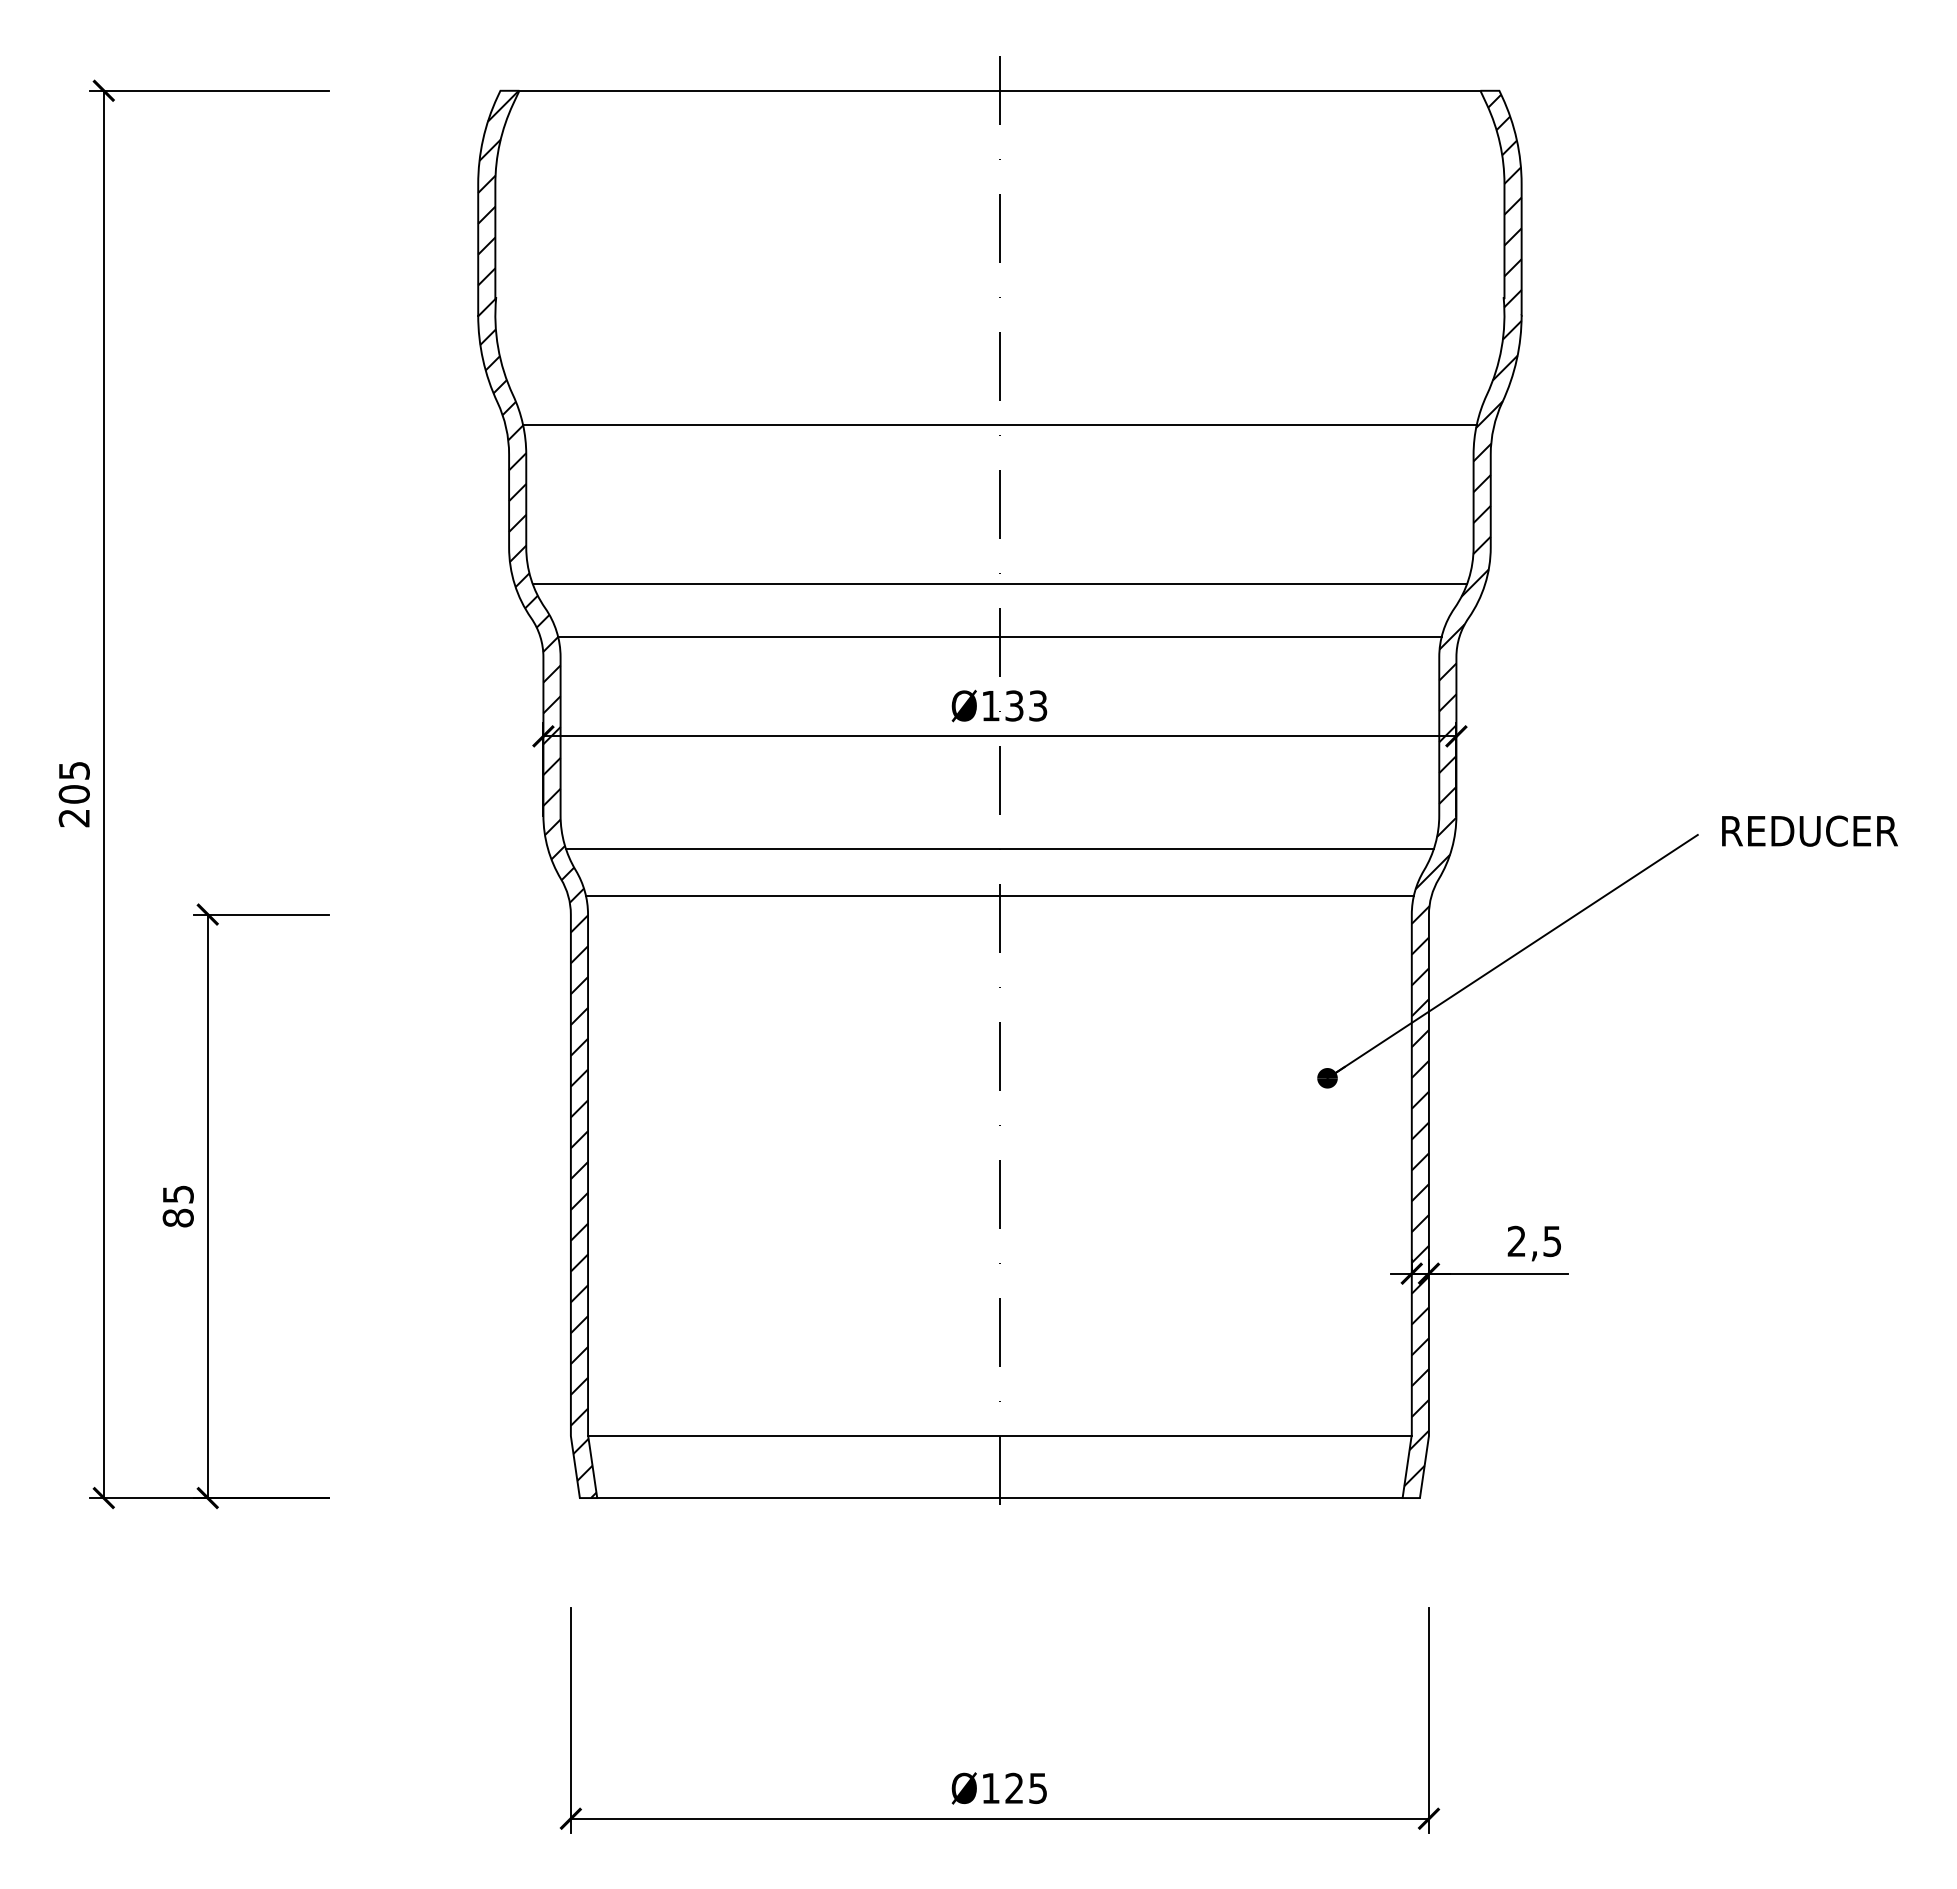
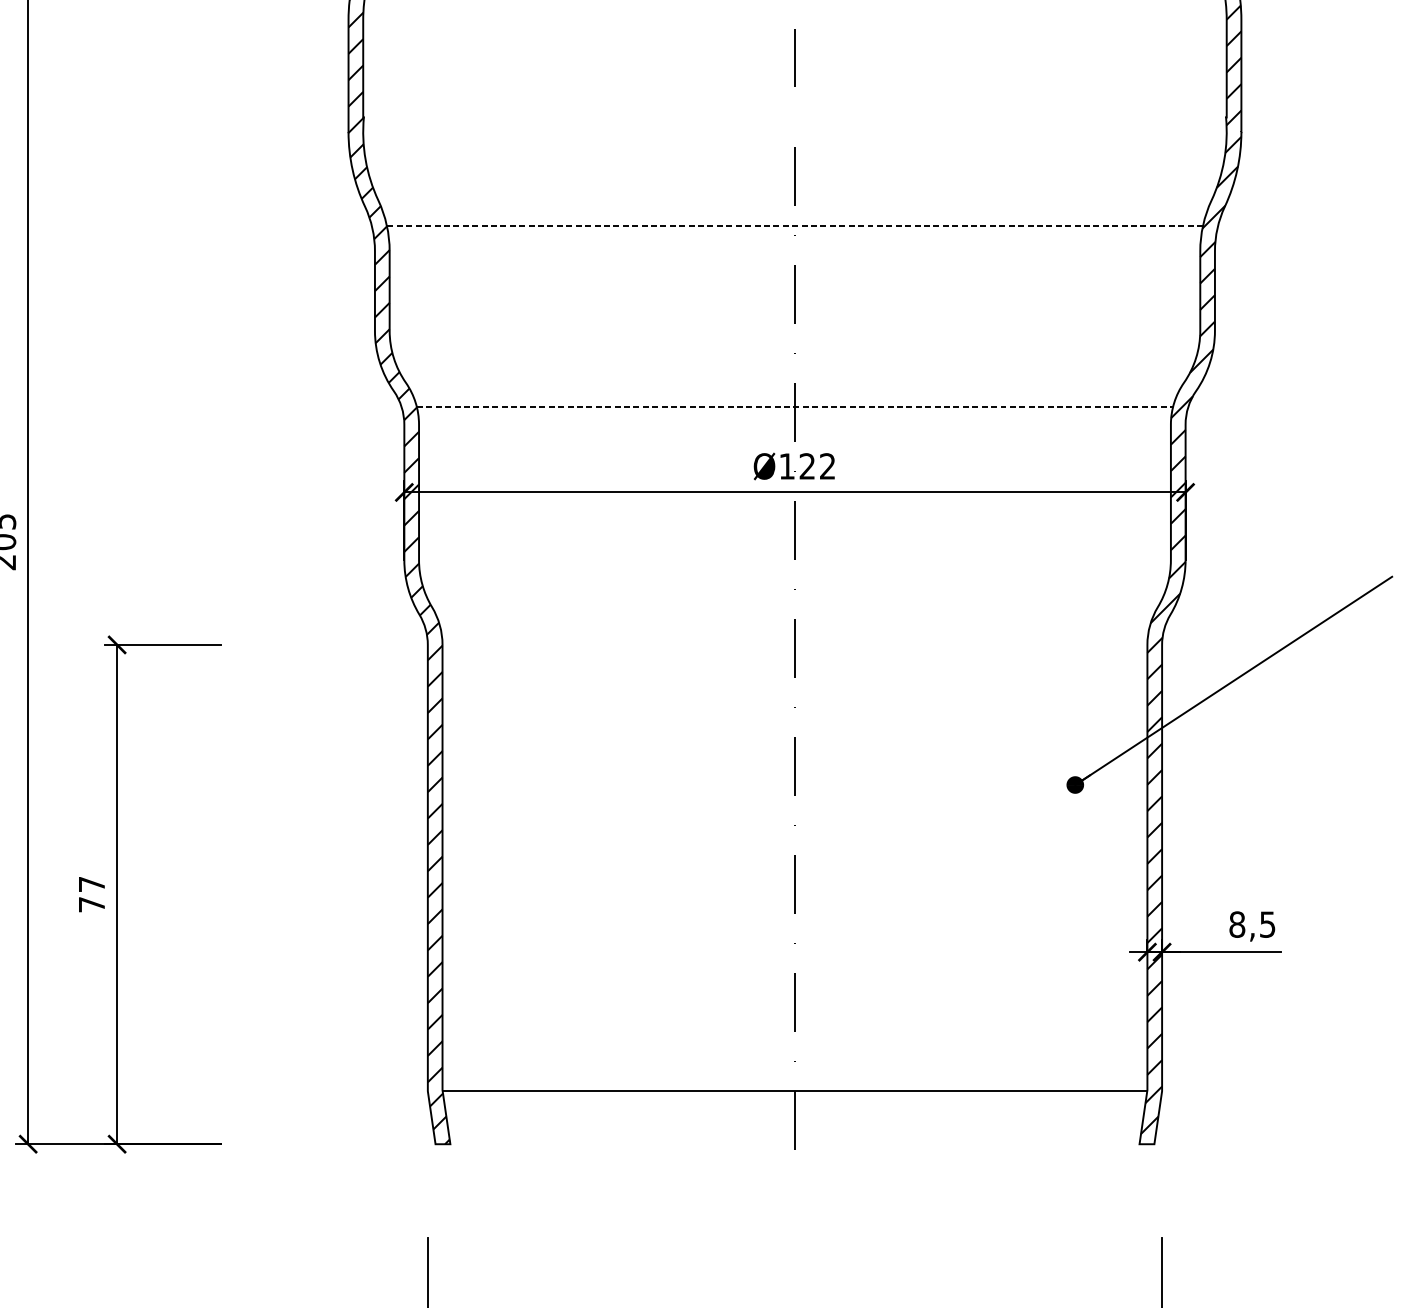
line: (999, 425) -> (794, 226), solid -> dashed
line: (999, 584) -> (794, 362), removed
line: (999, 636) -> (794, 406), solid -> dashed
text: (1026, 705) -> (817, 466), Ø133 -> Ø122
line: (999, 848) -> (794, 588), removed
line: (999, 896) -> (794, 629), removed
text: (177, 1206) -> (91, 894), 85 -> 77
text: (1516, 1241) -> (1237, 924), 2,5 -> 8,5
line: (999, 1498) -> (794, 1144), removed

